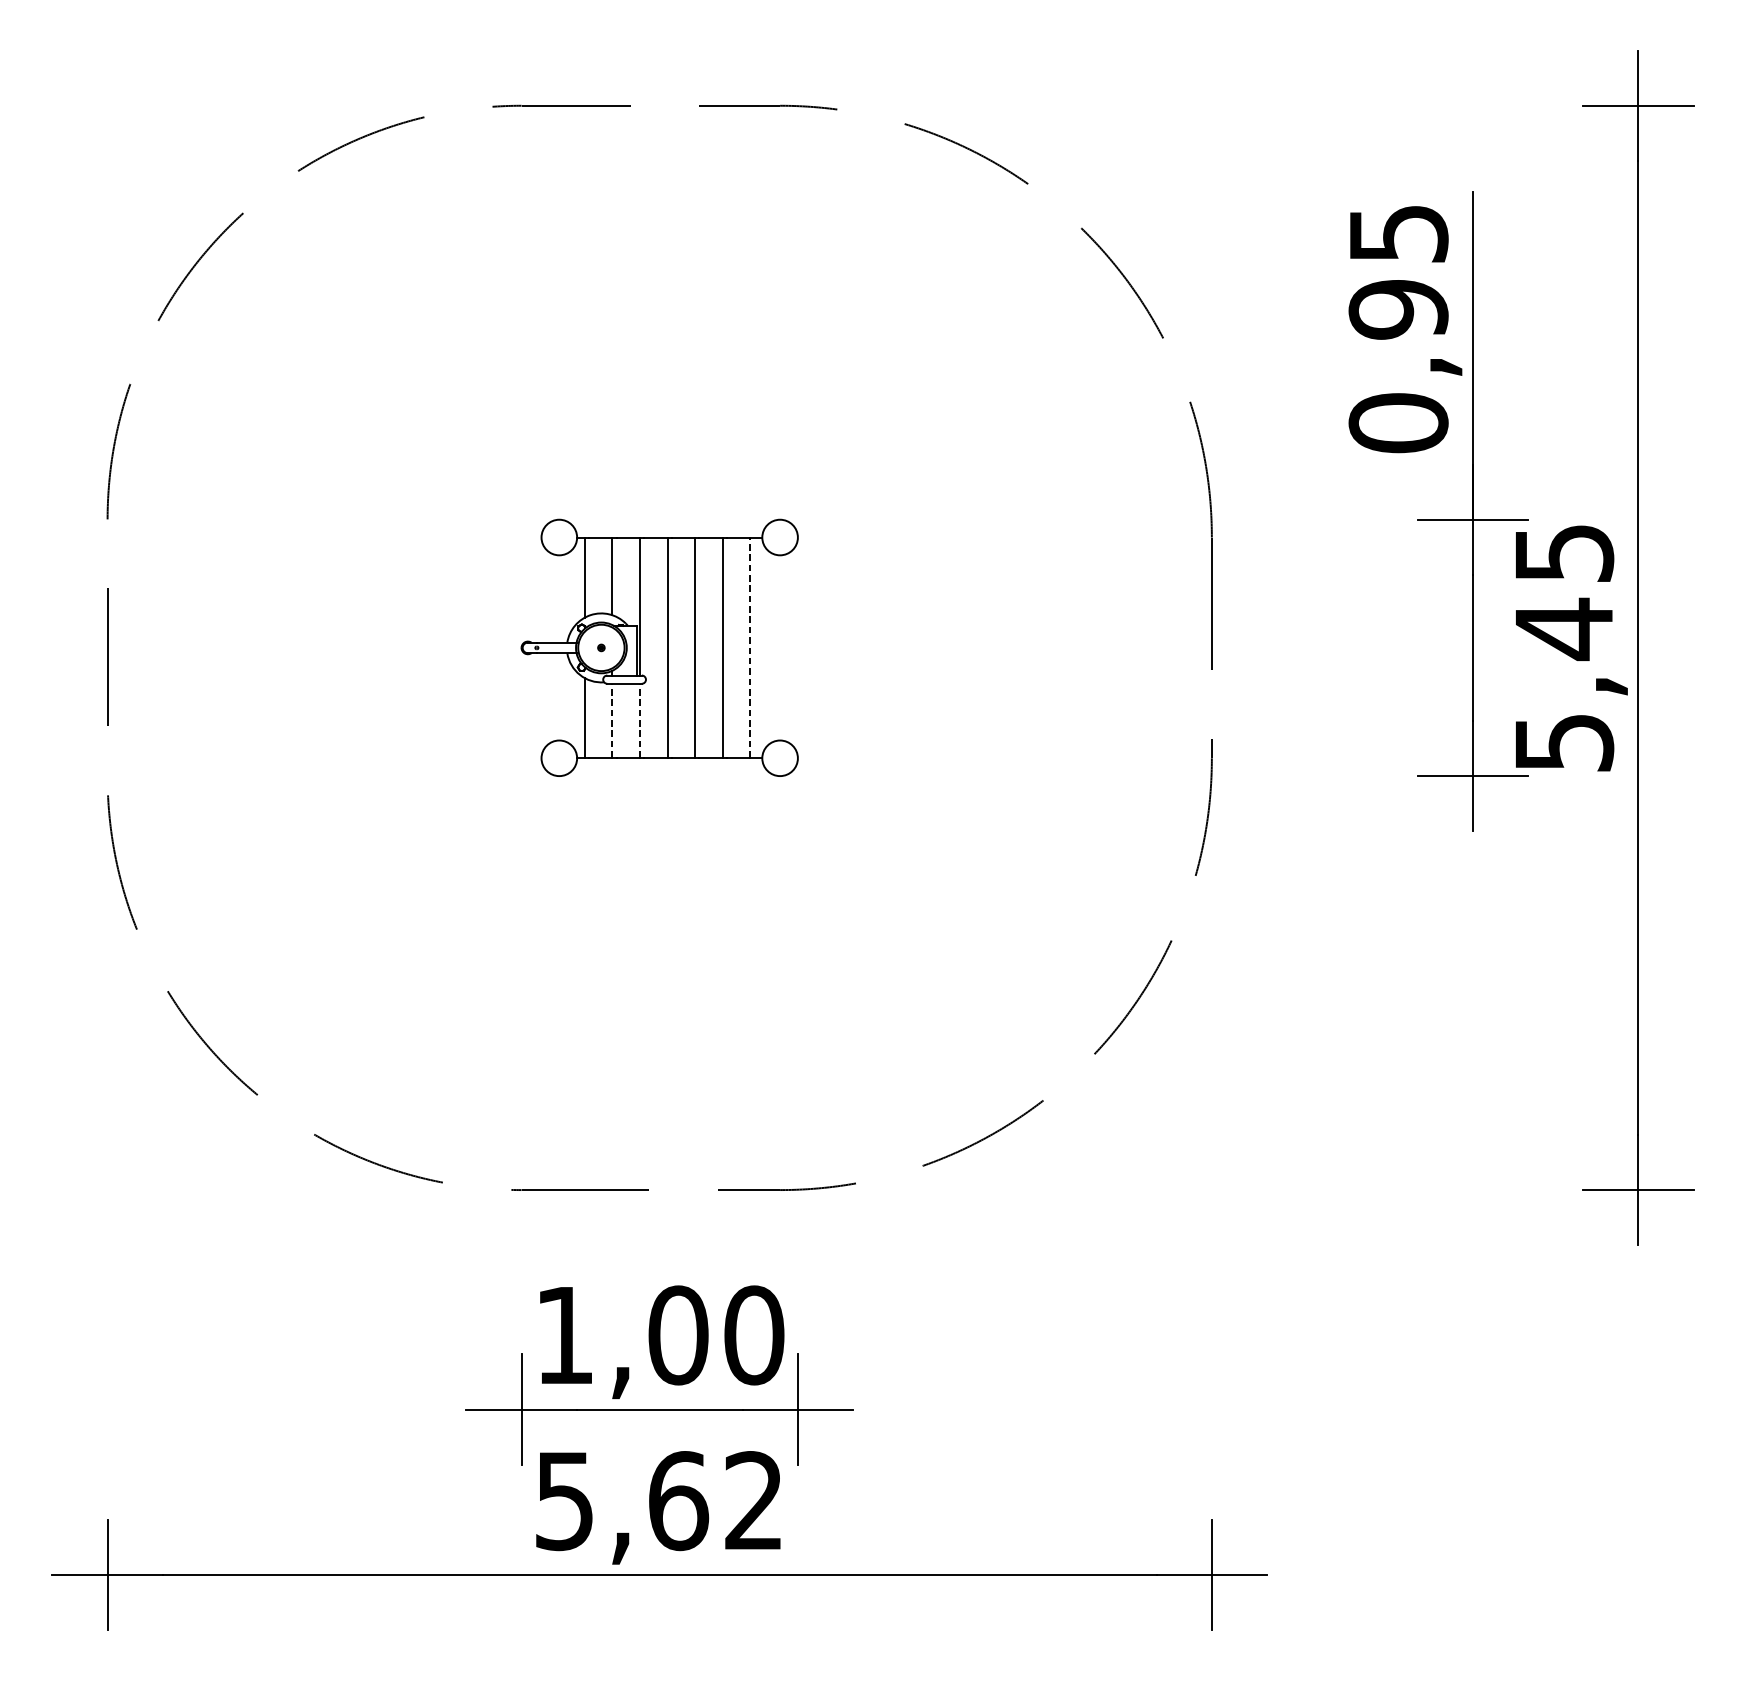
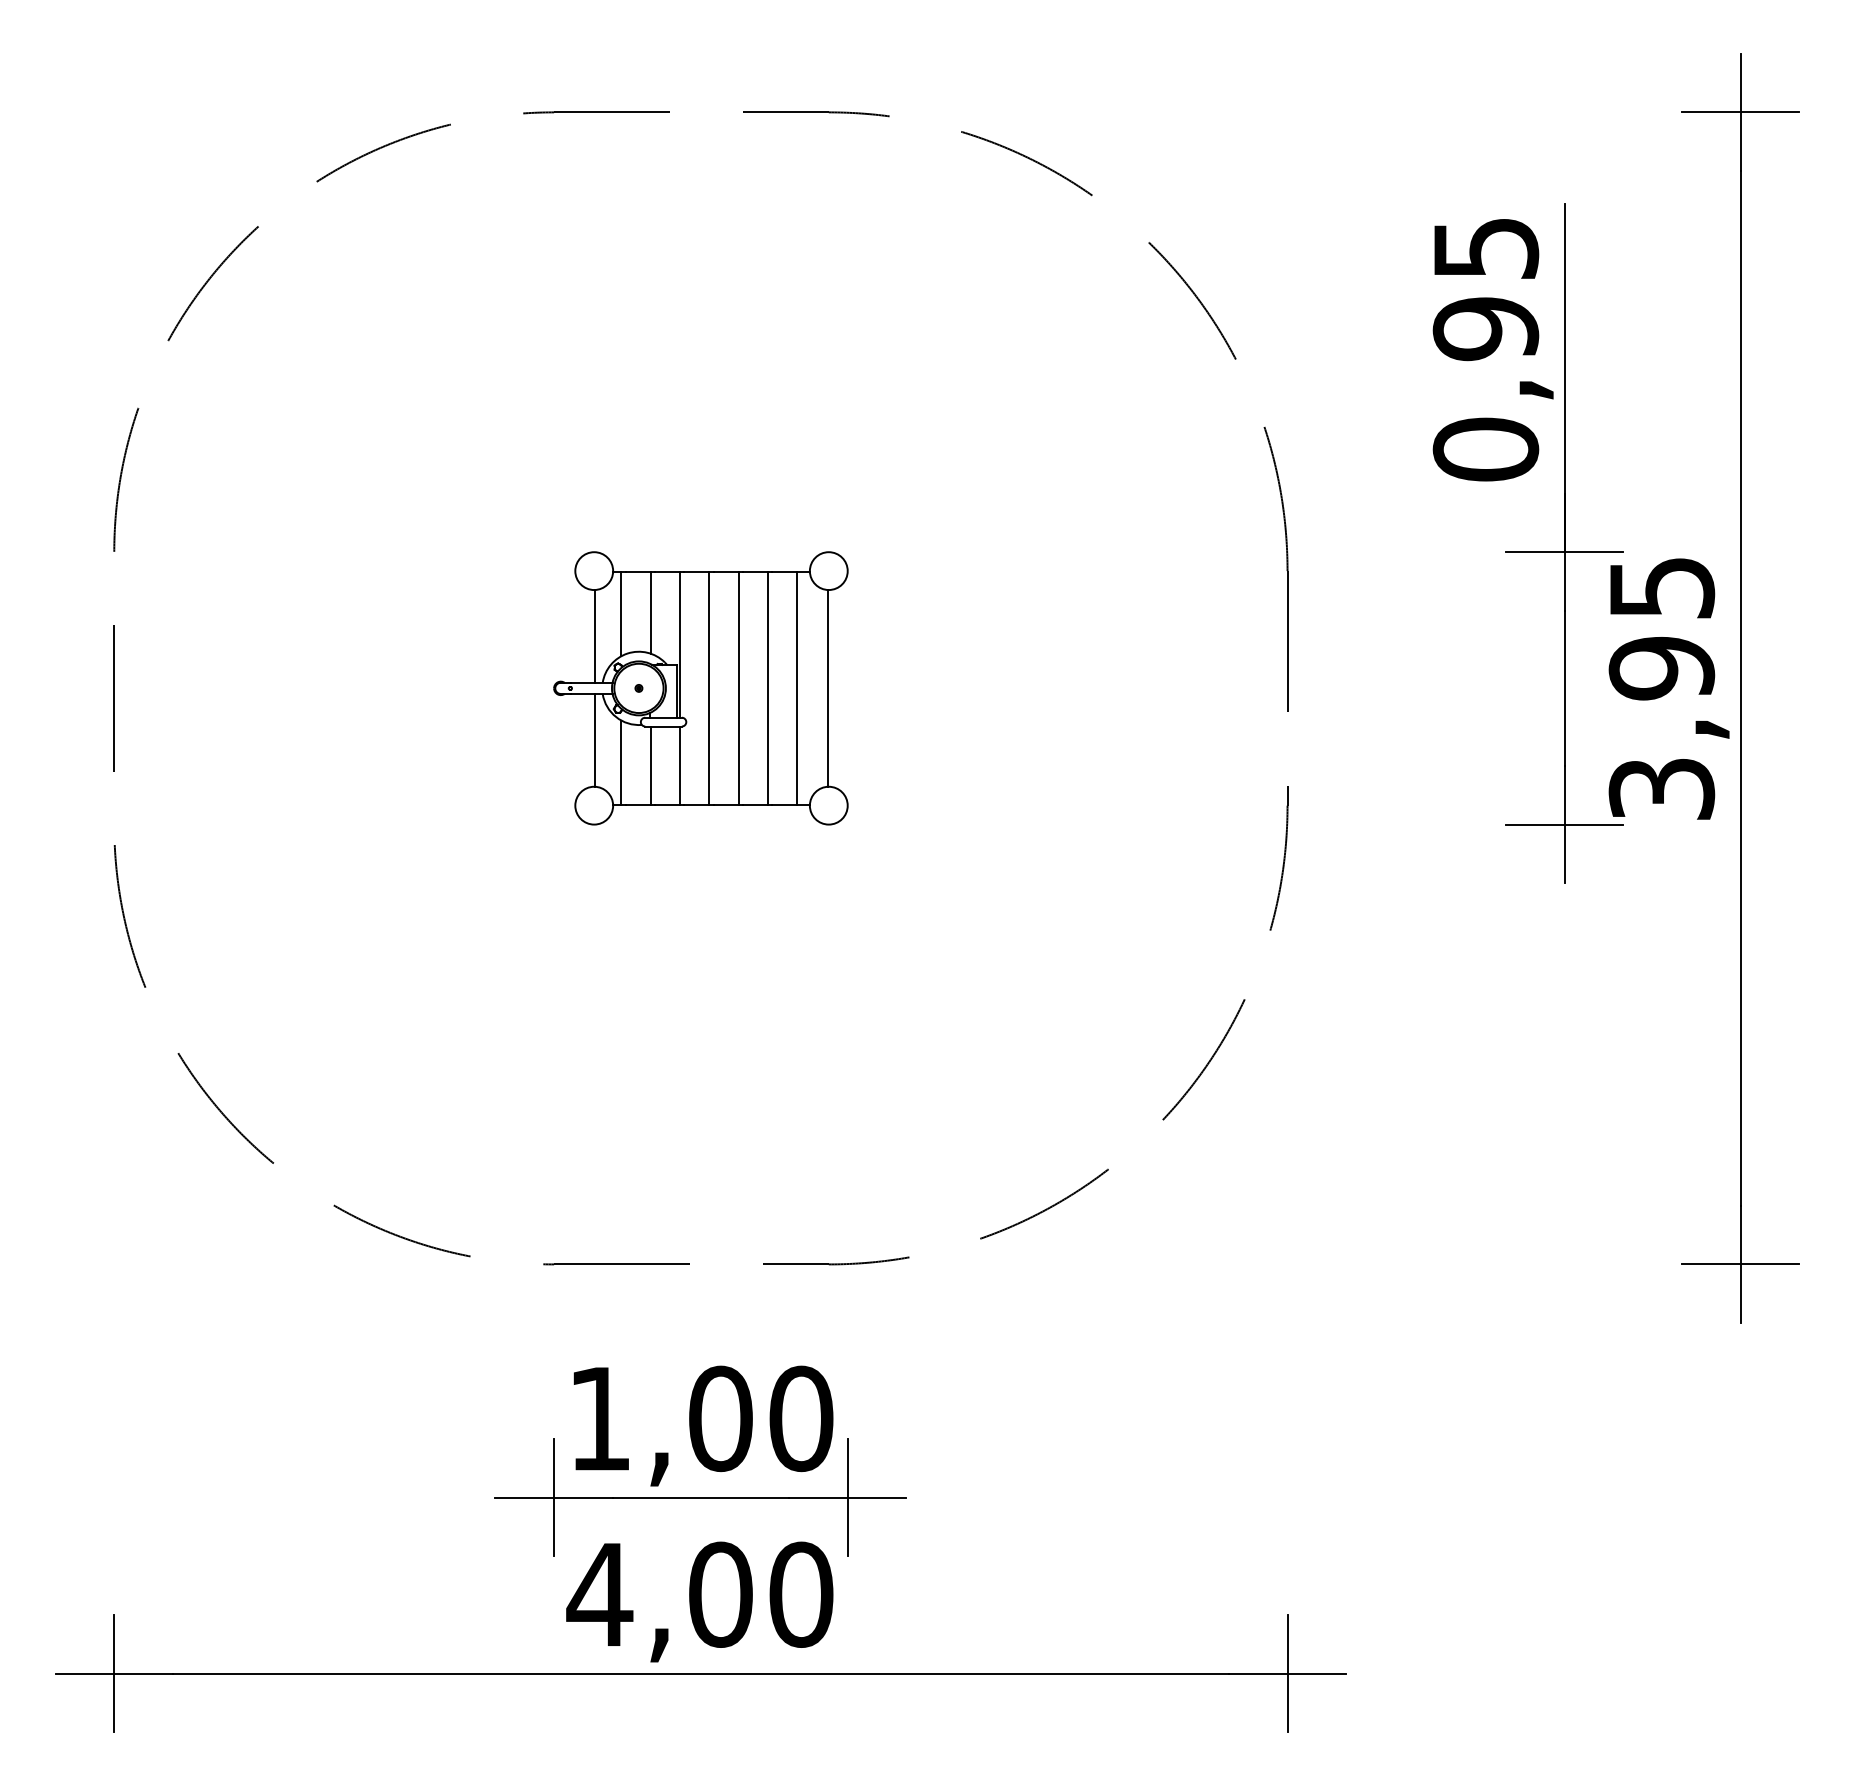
line: (559, 599) -> (594, 636), added
line: (750, 648) -> (797, 688), dashed -> solid
line: (779, 648) -> (828, 688), added
text: (1563, 684) -> (1661, 727), 5,45 -> 3,95
line: (559, 696) -> (594, 739), added
line: (612, 720) -> (650, 765), dashed -> solid
line: (640, 720) -> (680, 765), dashed -> solid
text: (658, 1500) -> (699, 1594), 5,62 -> 4,00

